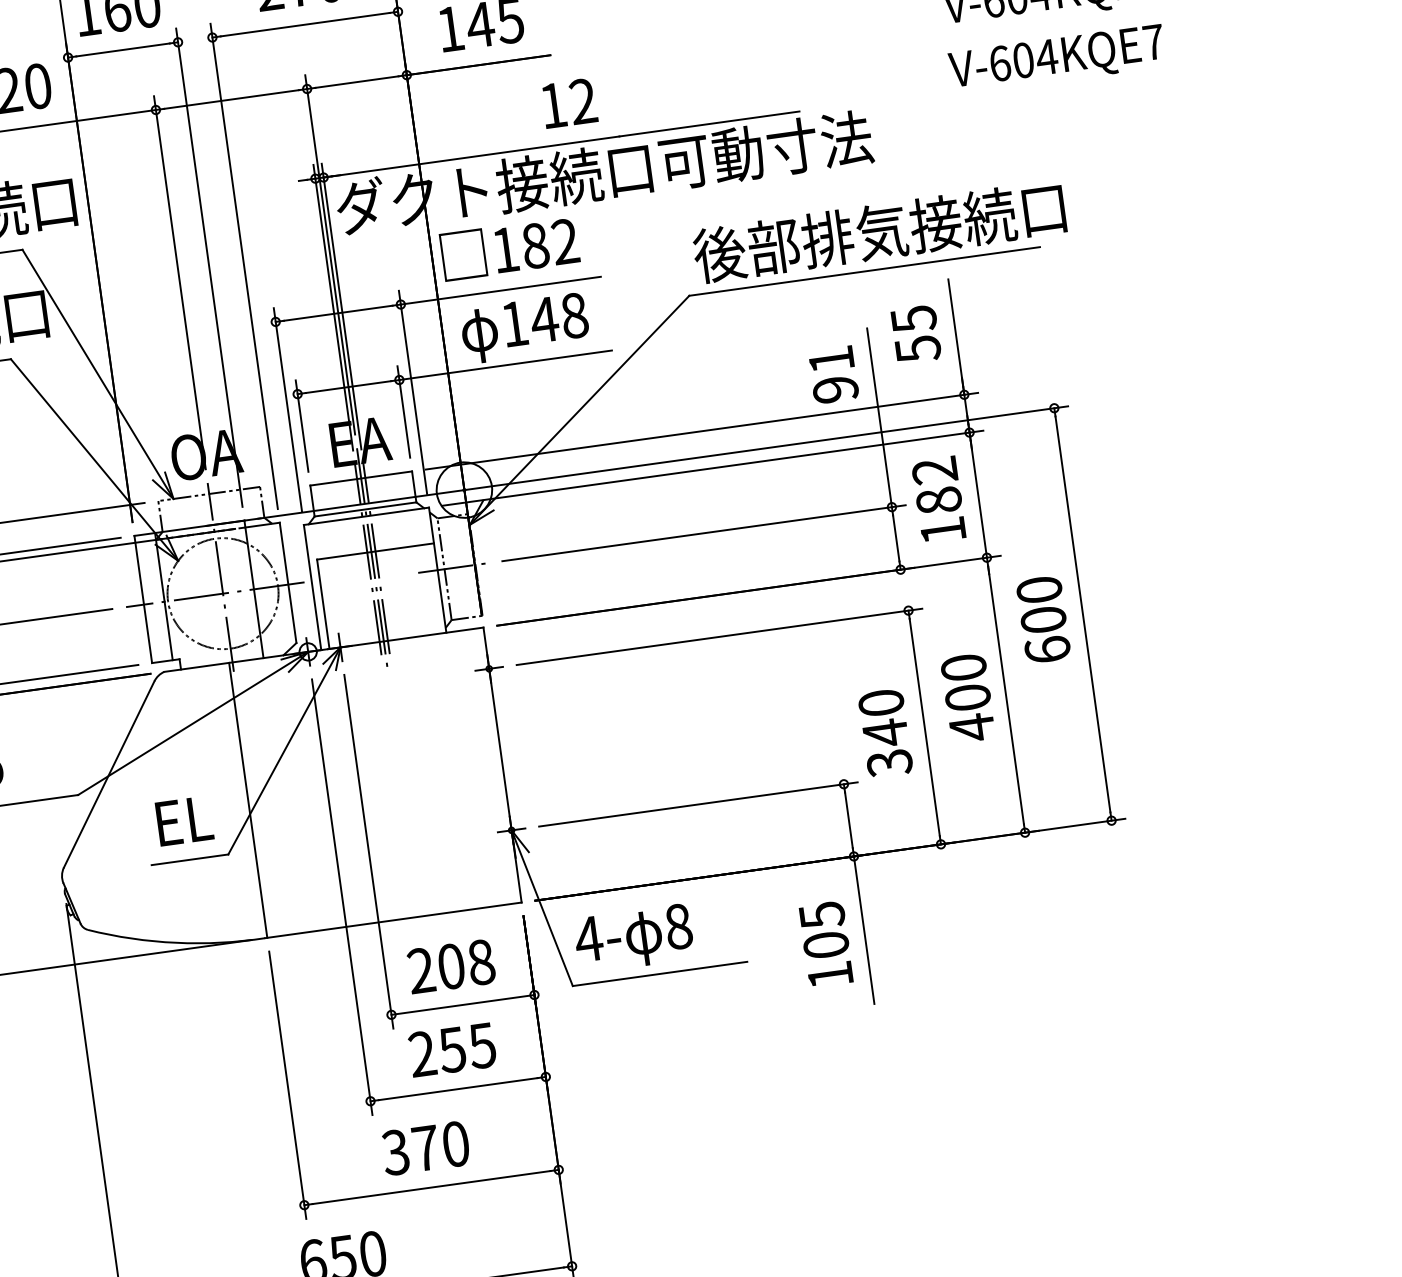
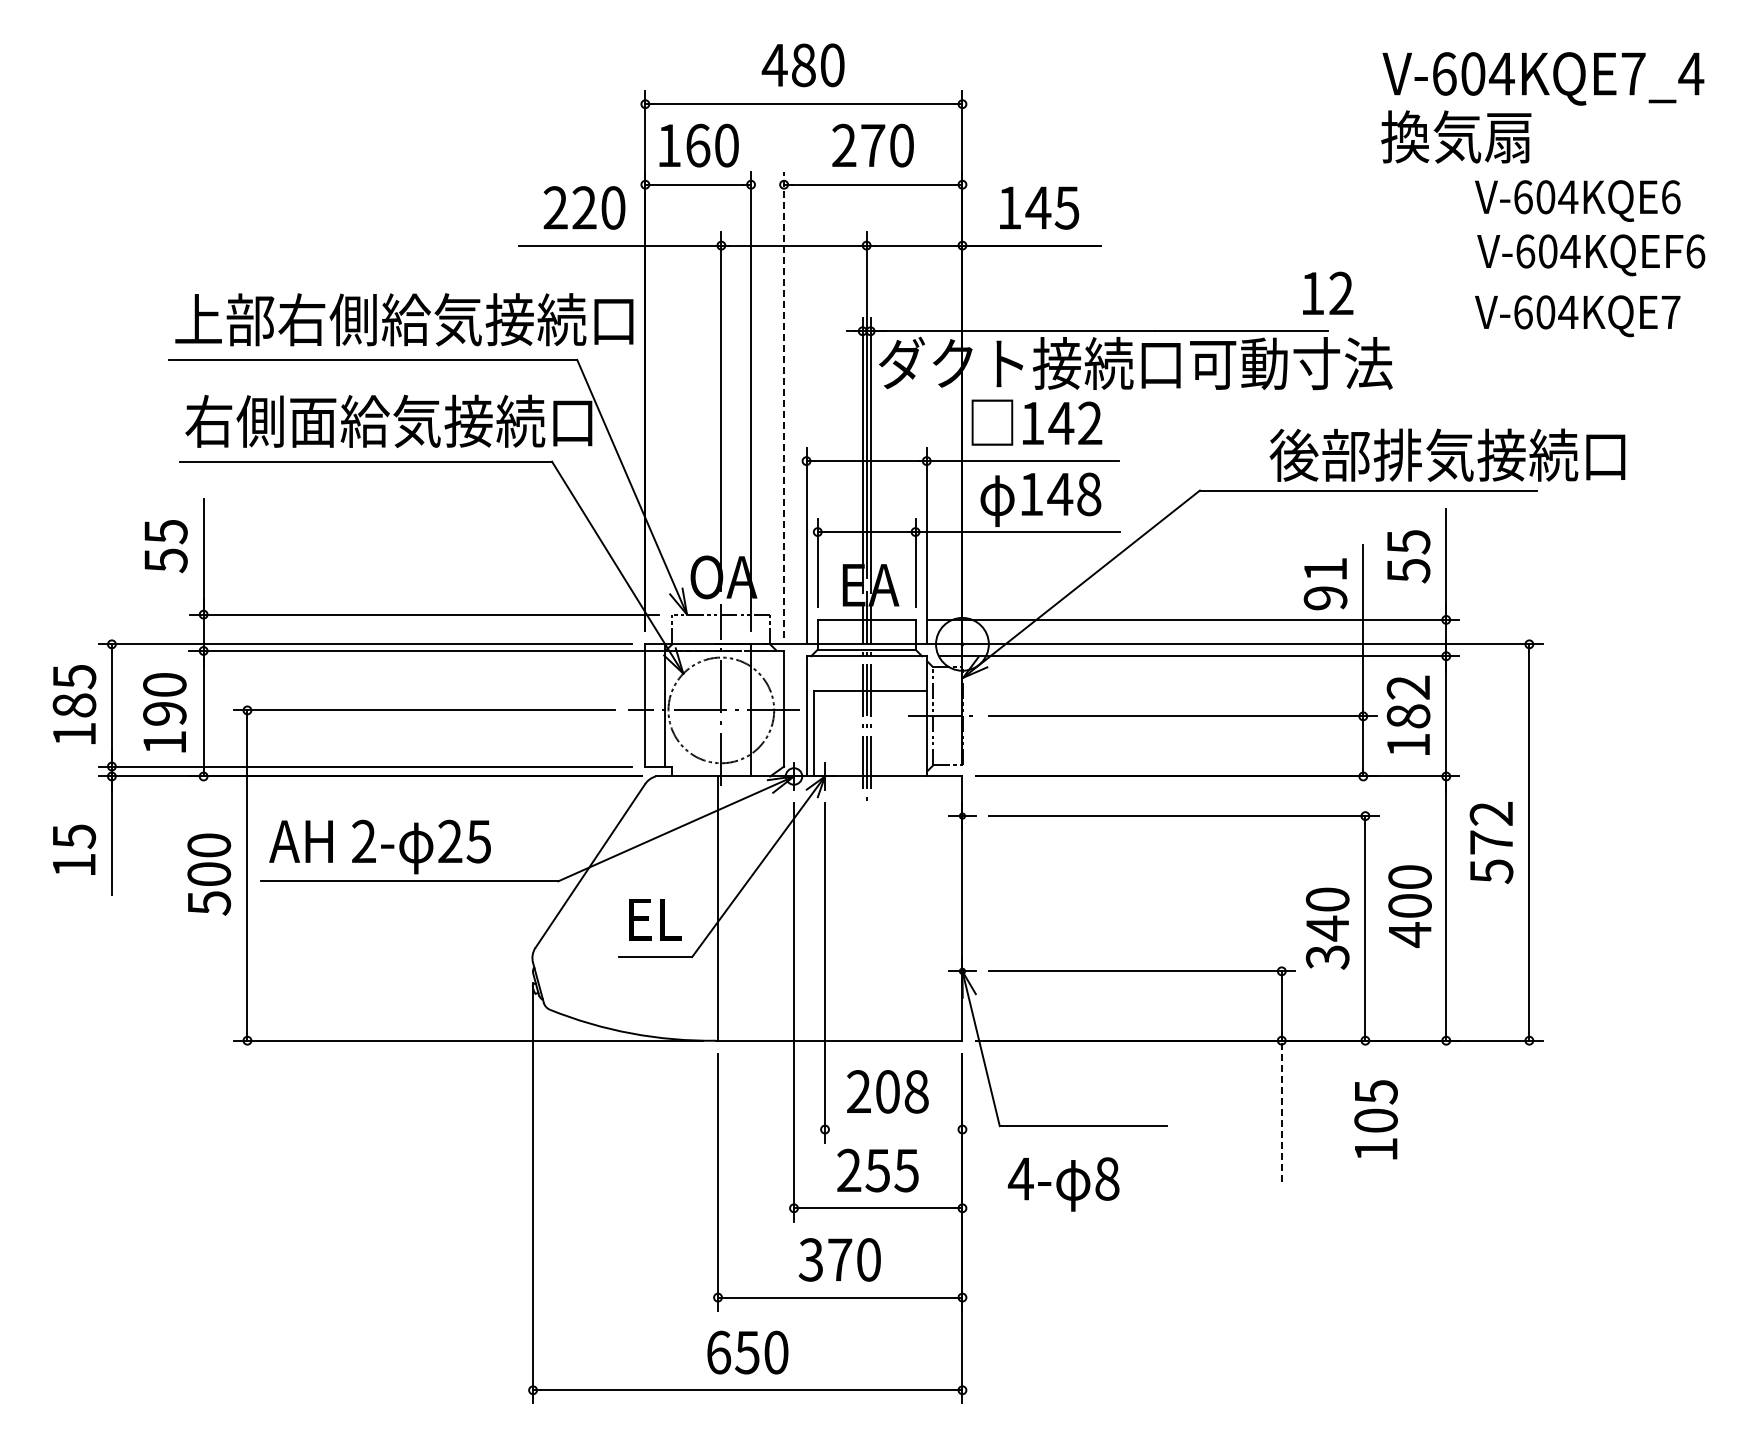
text: (569, 102) -> (1328, 292), moved
text: (879, 231) -> (1447, 454), moved
text: (535, 245) -> (1061, 423), 182 -> 142
line: (244, 266) -> (784, 404), solid -> dashed
text: (1043, 619) -> (1491, 842), 600 -> 572
line: (863, 930) -> (1281, 1111), solid -> dashed
text: (633, 938) -> (1063, 1184), moved
text: (825, 943) -> (1375, 1119), moved
line: (462, 1004) -> (893, 1129), removed

